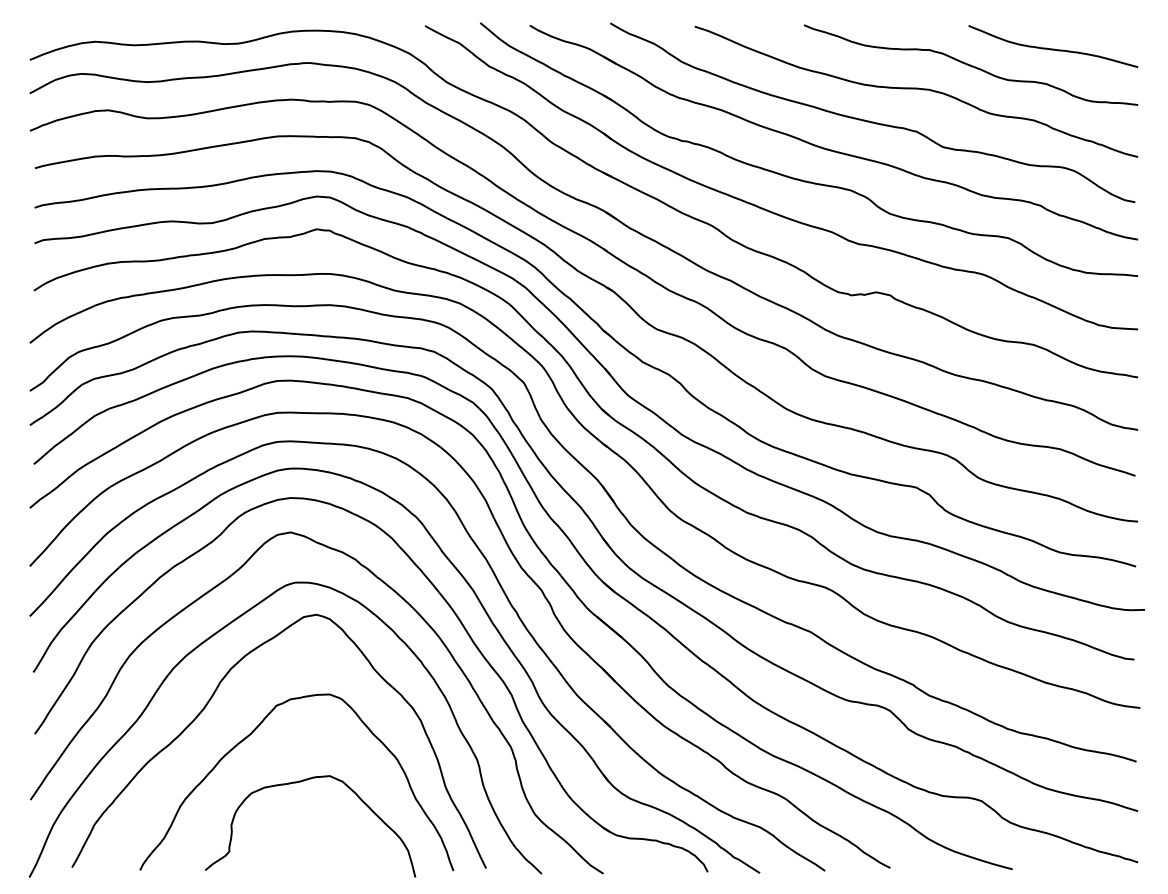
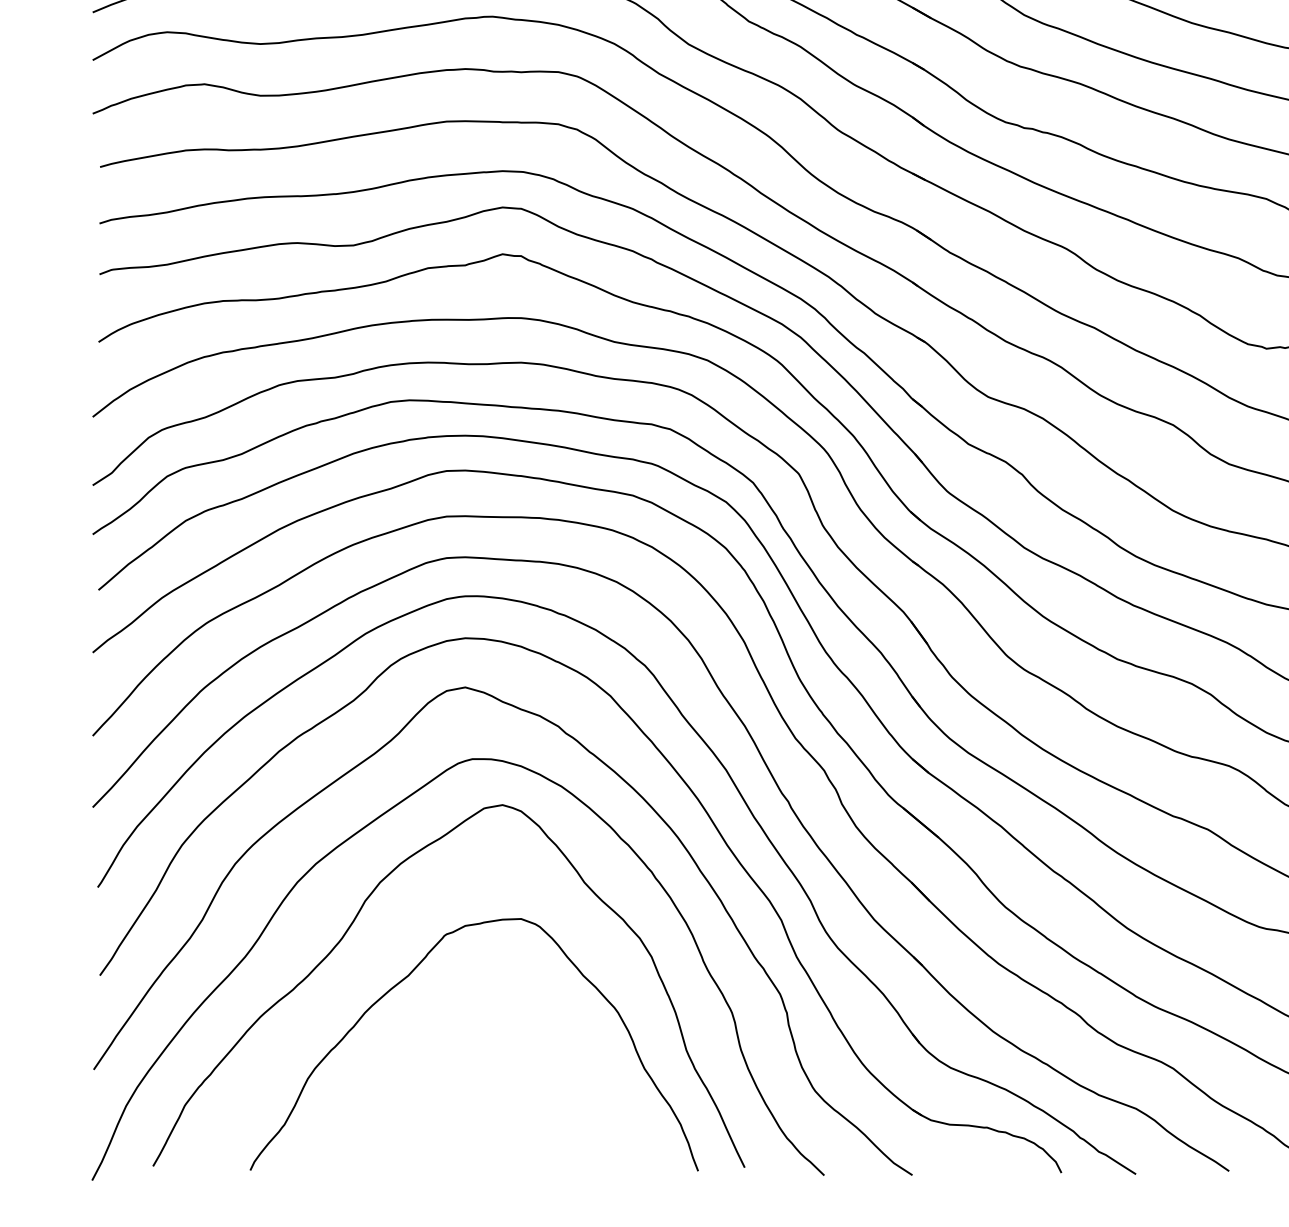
curve: (301, 782) -> (480, 1044), removed

